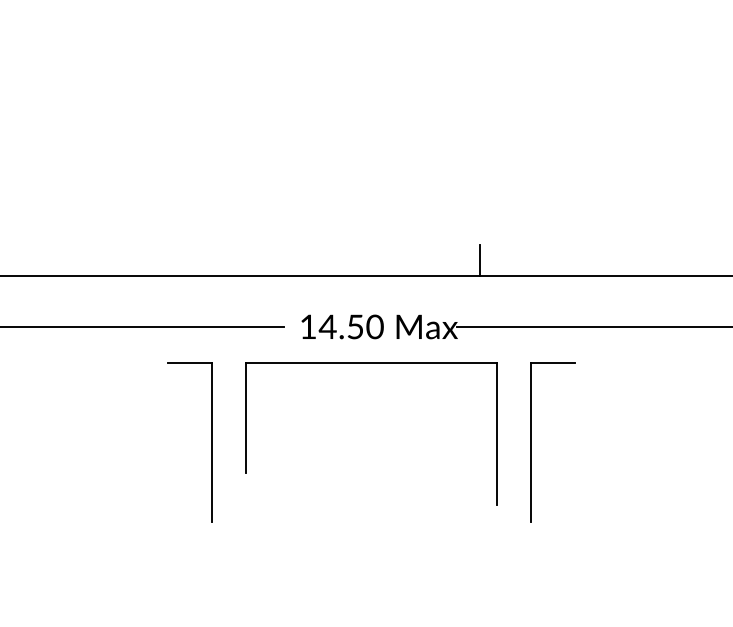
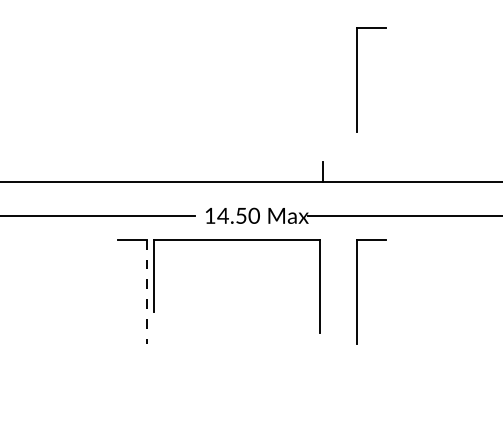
part: (531, 119) -> (357, 79), added
part: (370, 364) -> (236, 240), moved
line: (211, 443) -> (146, 292), solid -> dashed

